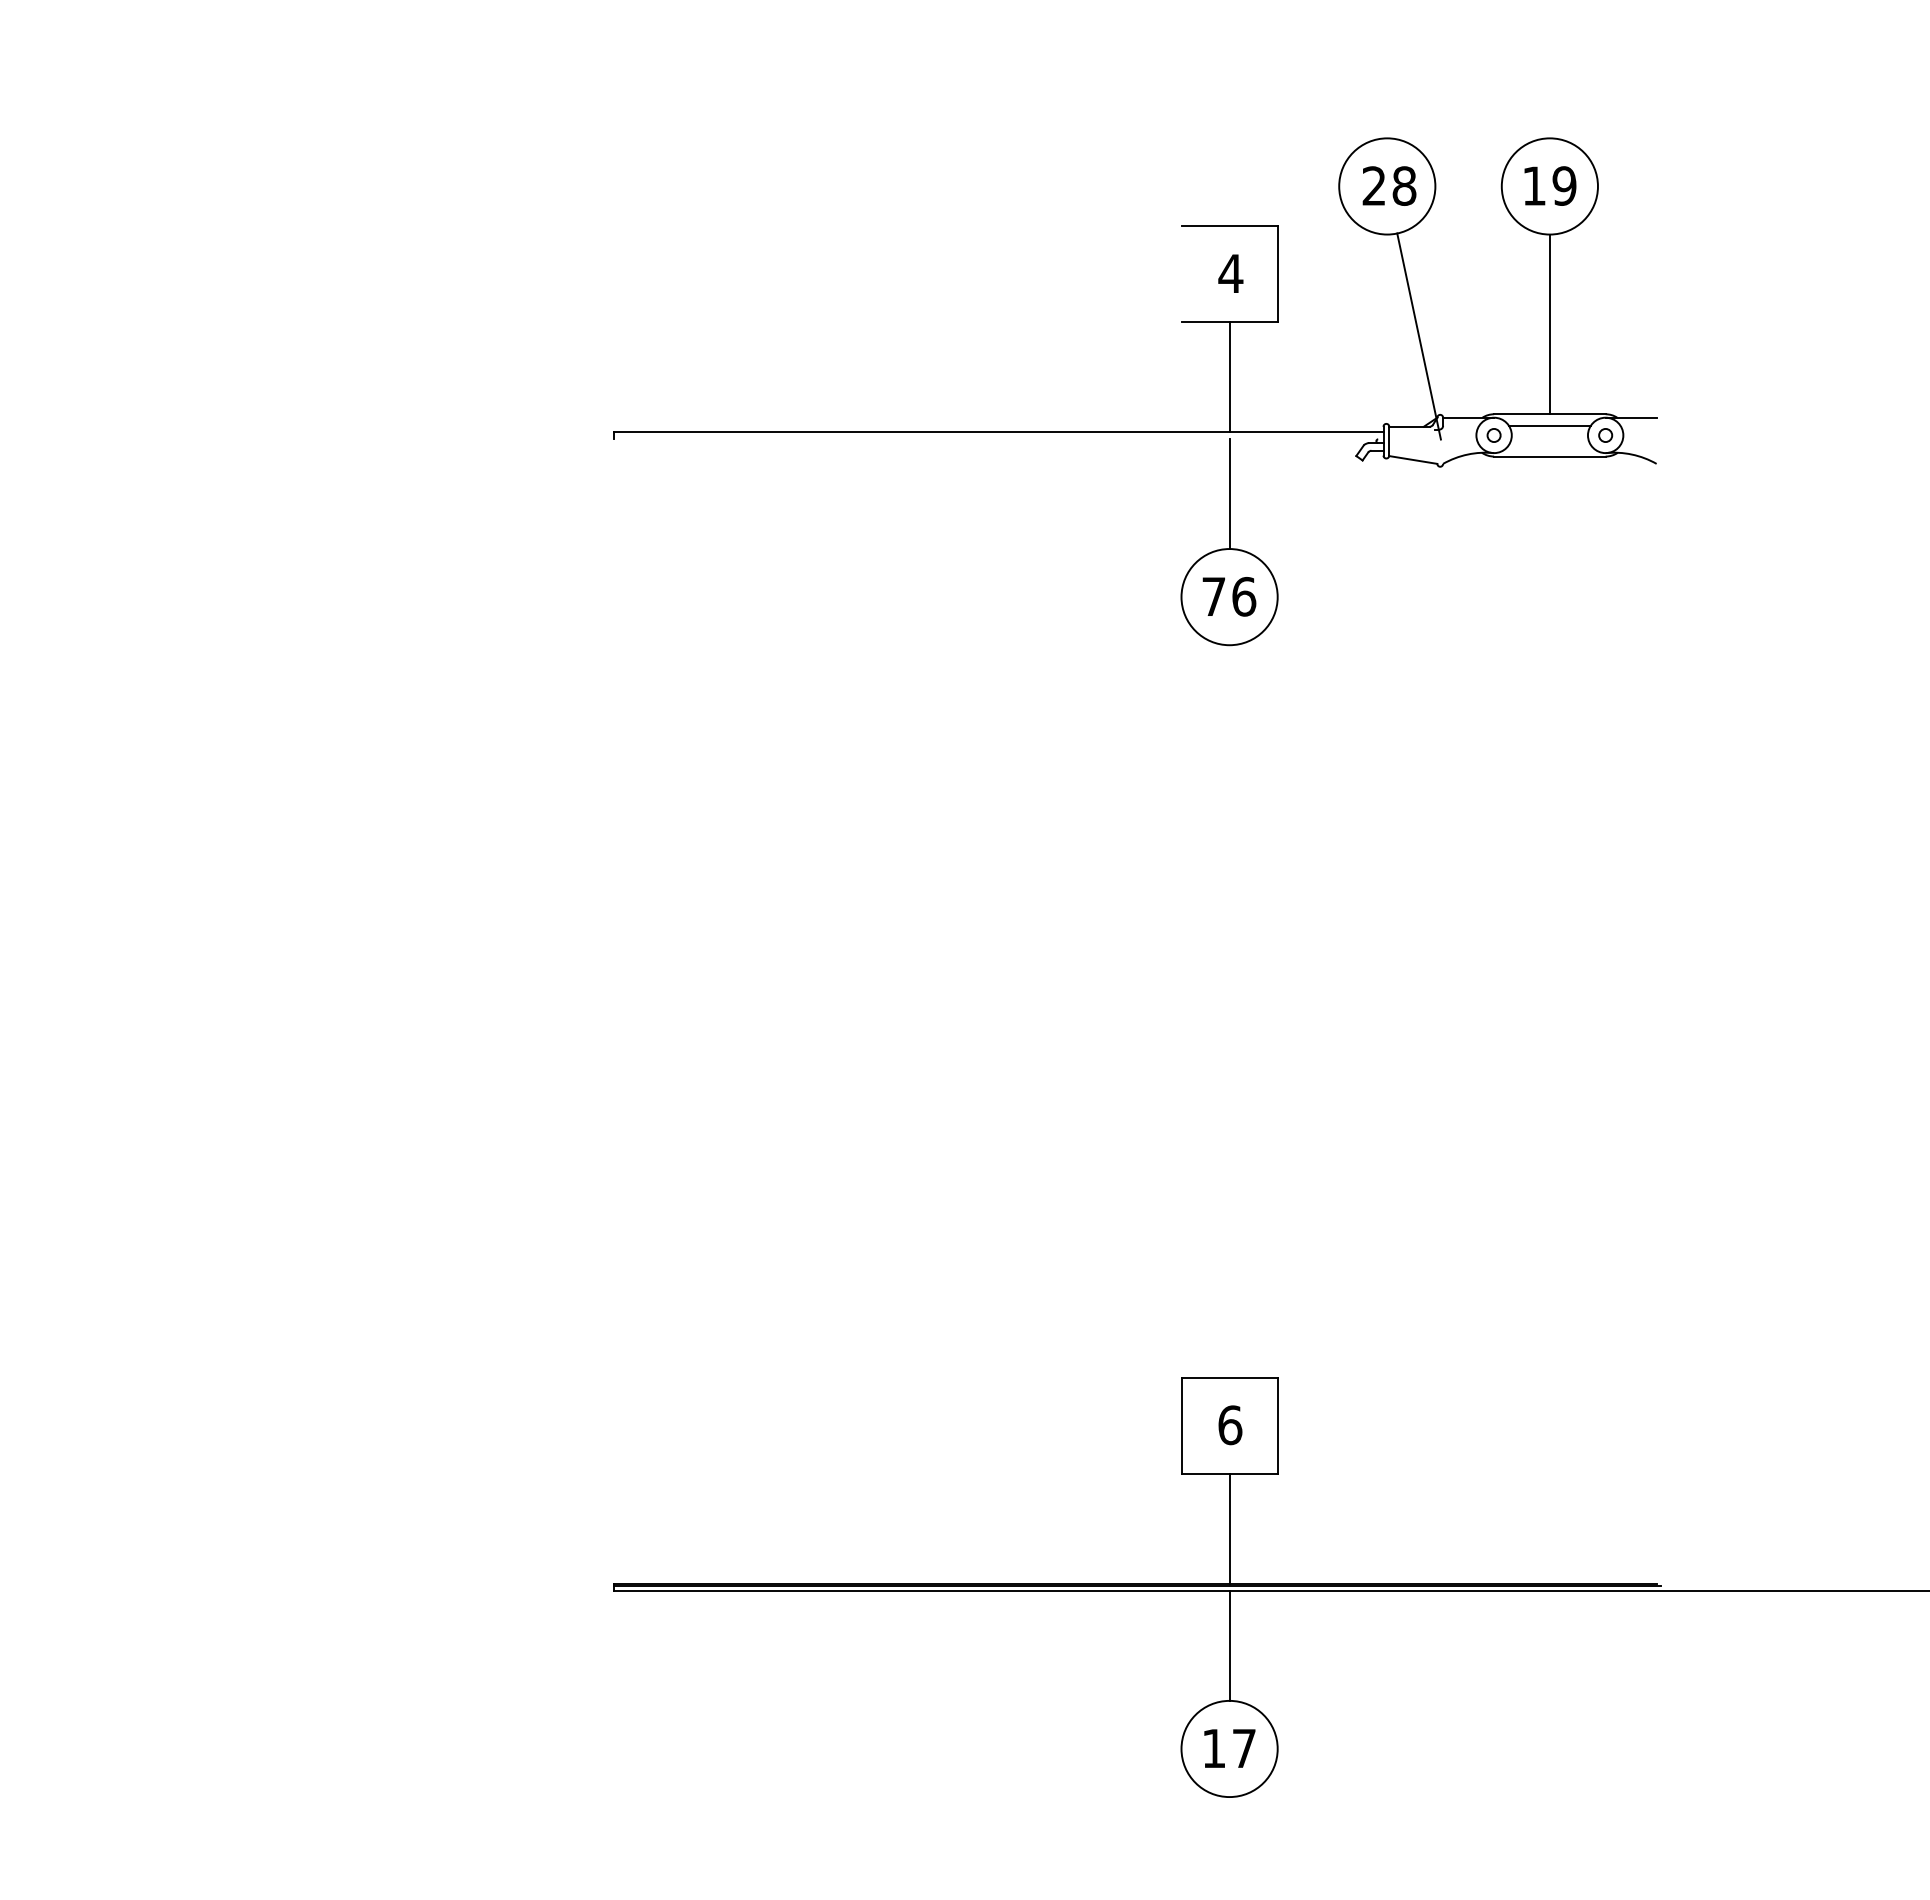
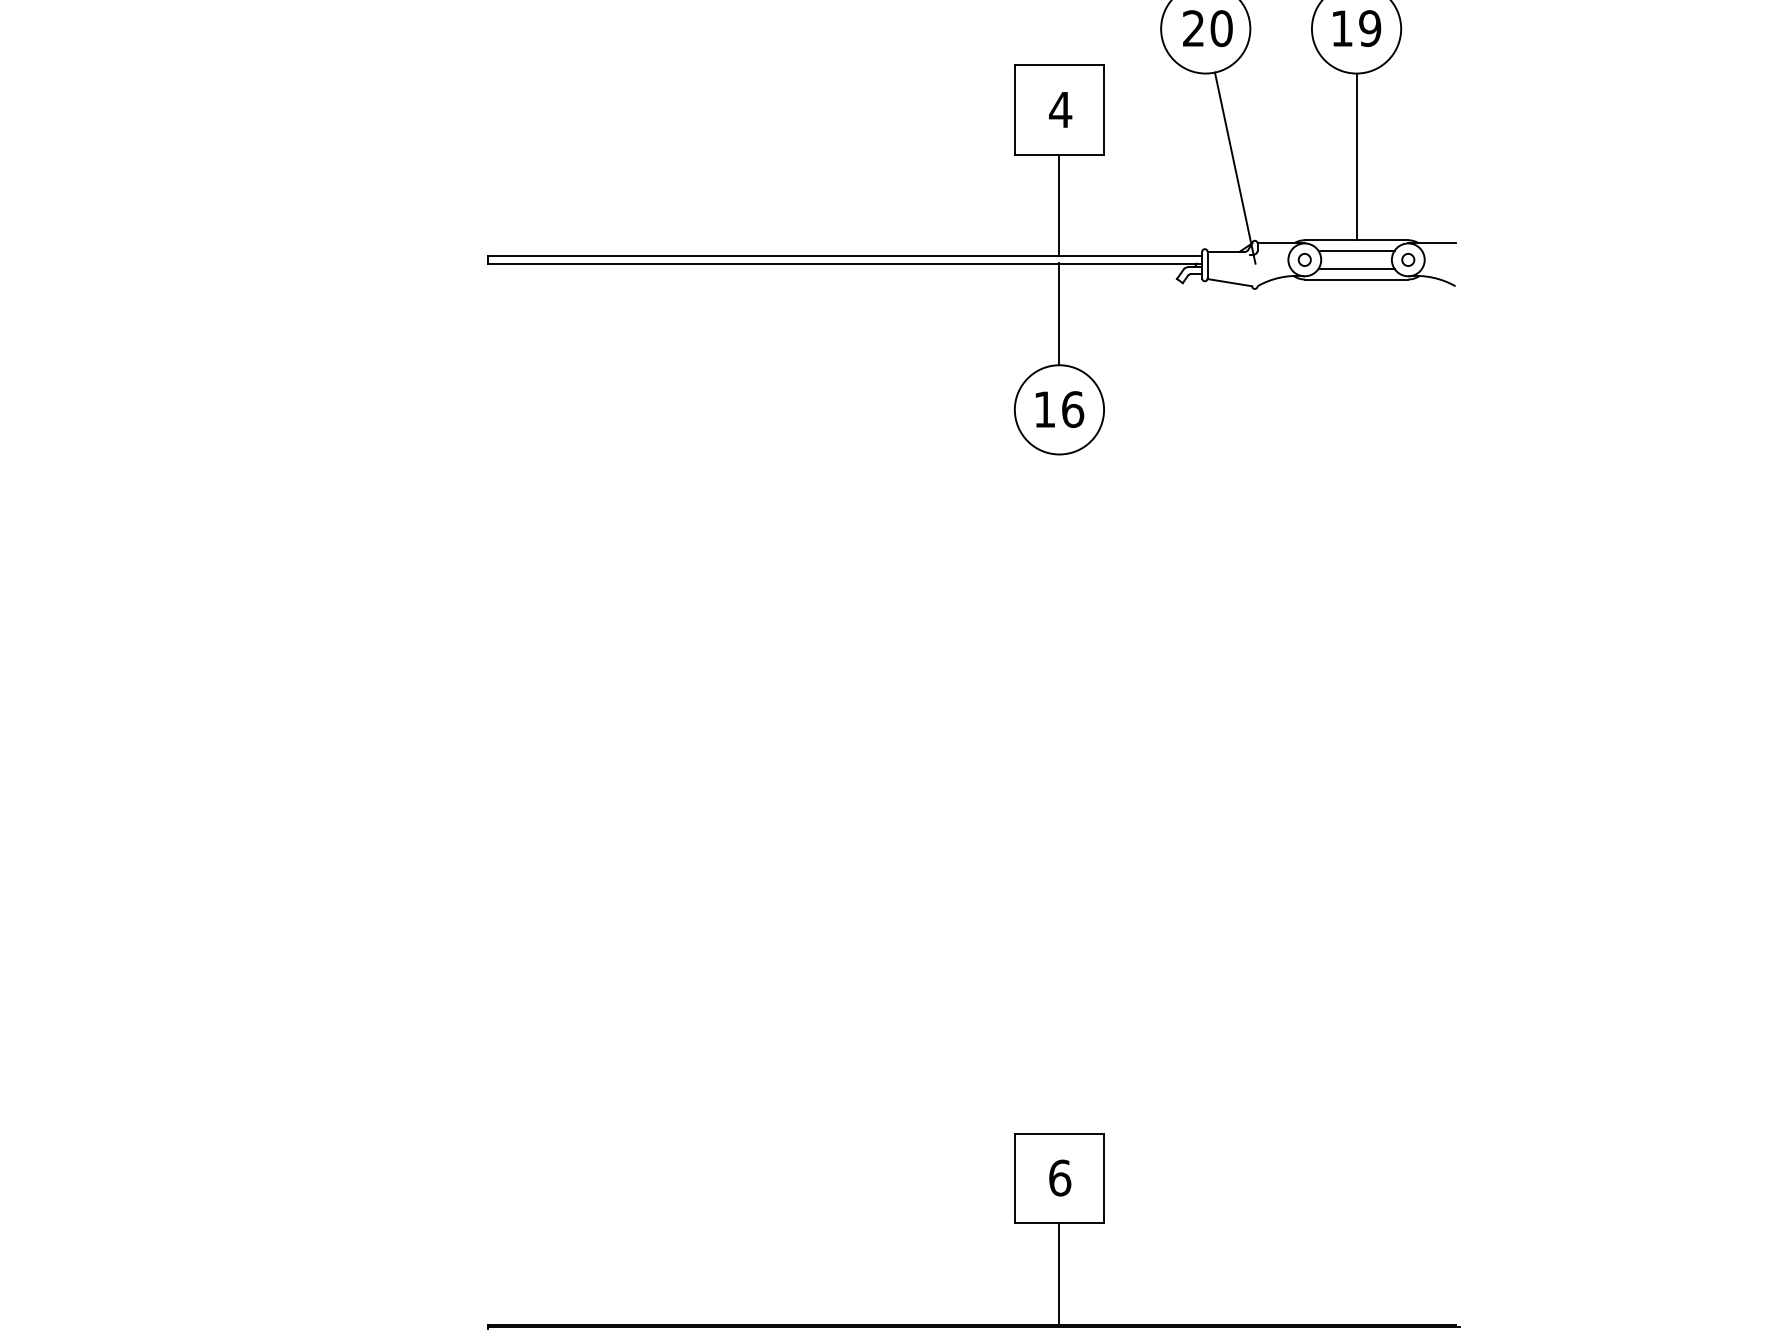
text: (1404, 185) -> (1221, 28), 28 -> 20
line: (1181, 273) -> (1014, 109), added
line: (998, 439) -> (845, 263), added
line: (1549, 445) -> (1356, 269), added
text: (1213, 596) -> (1044, 409), 76 -> 16

